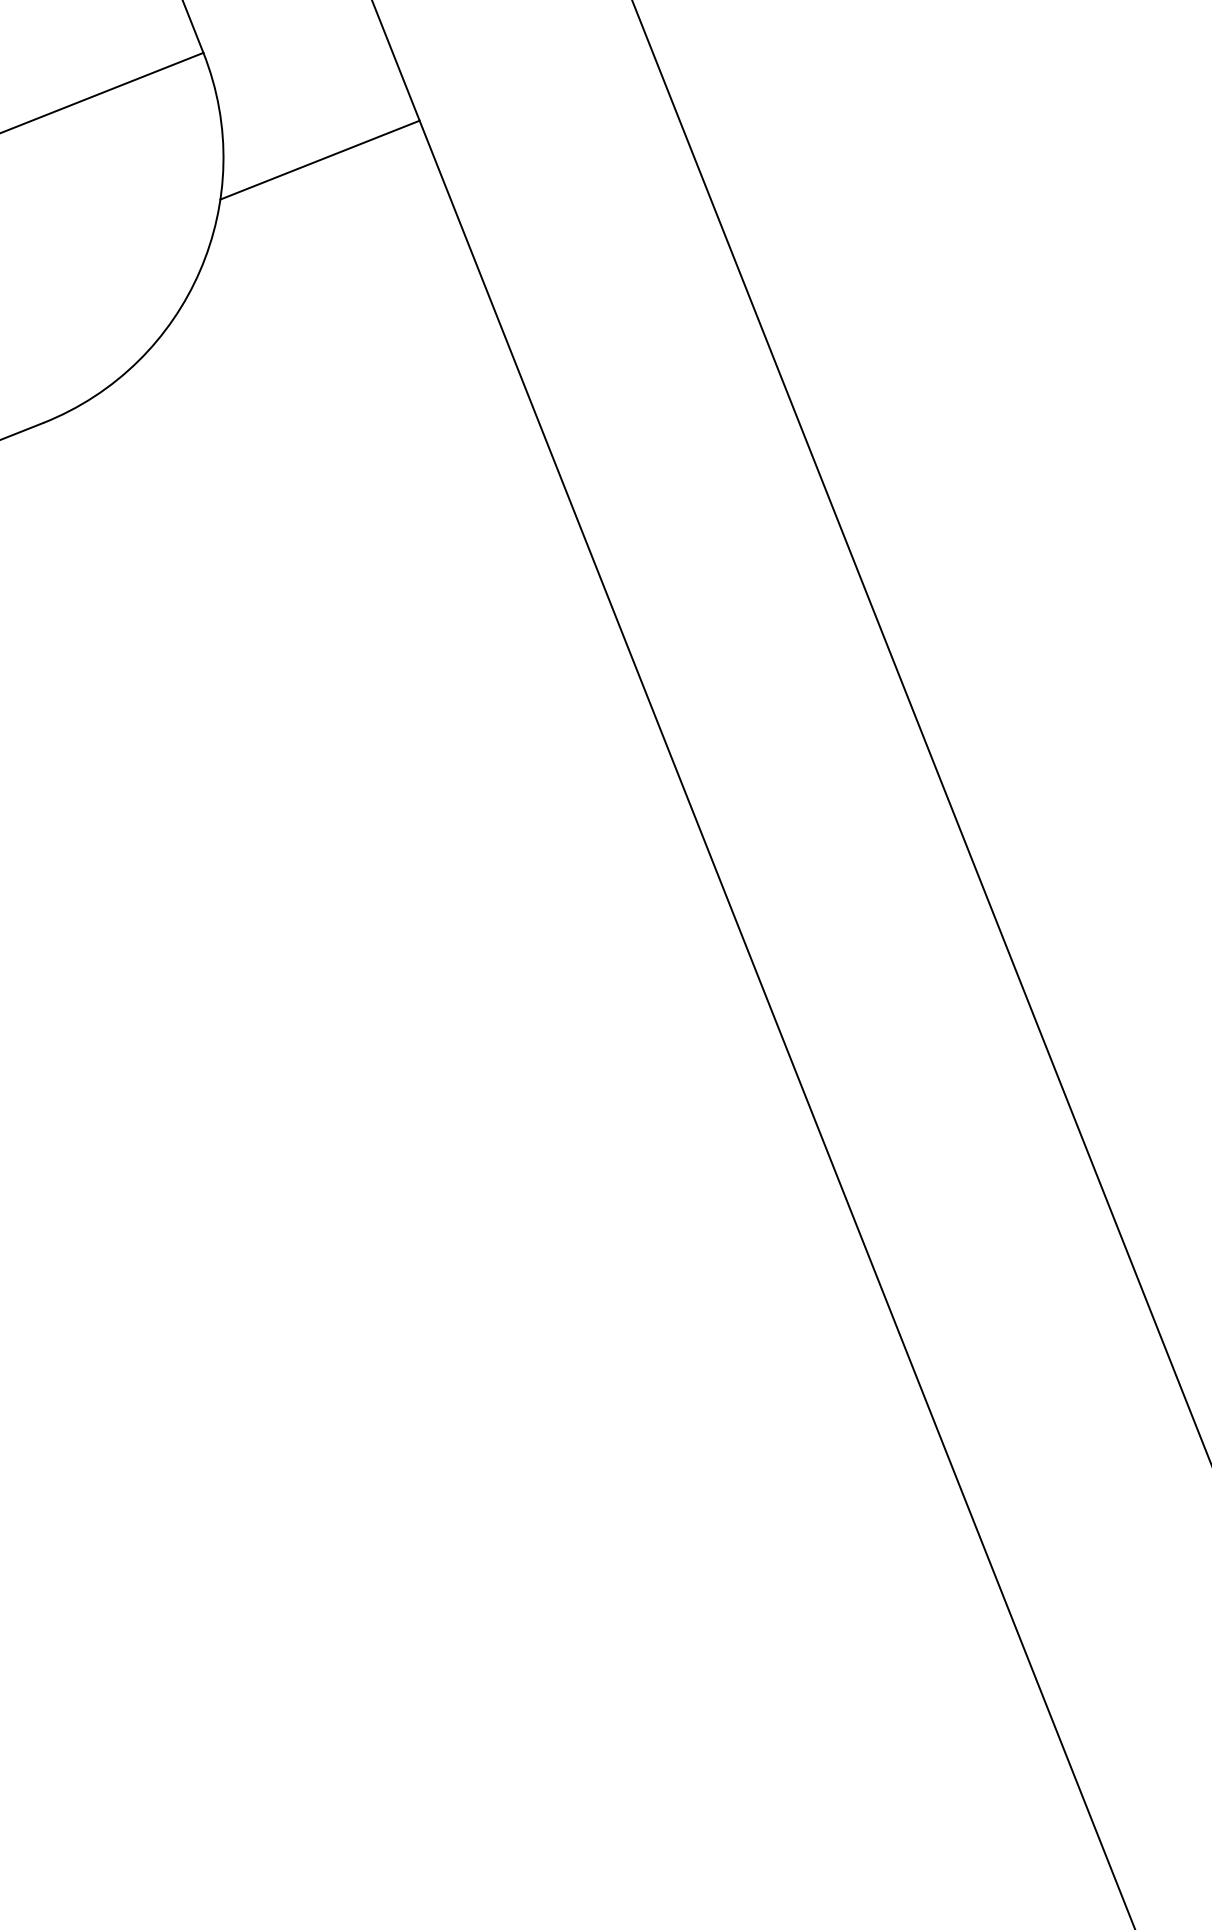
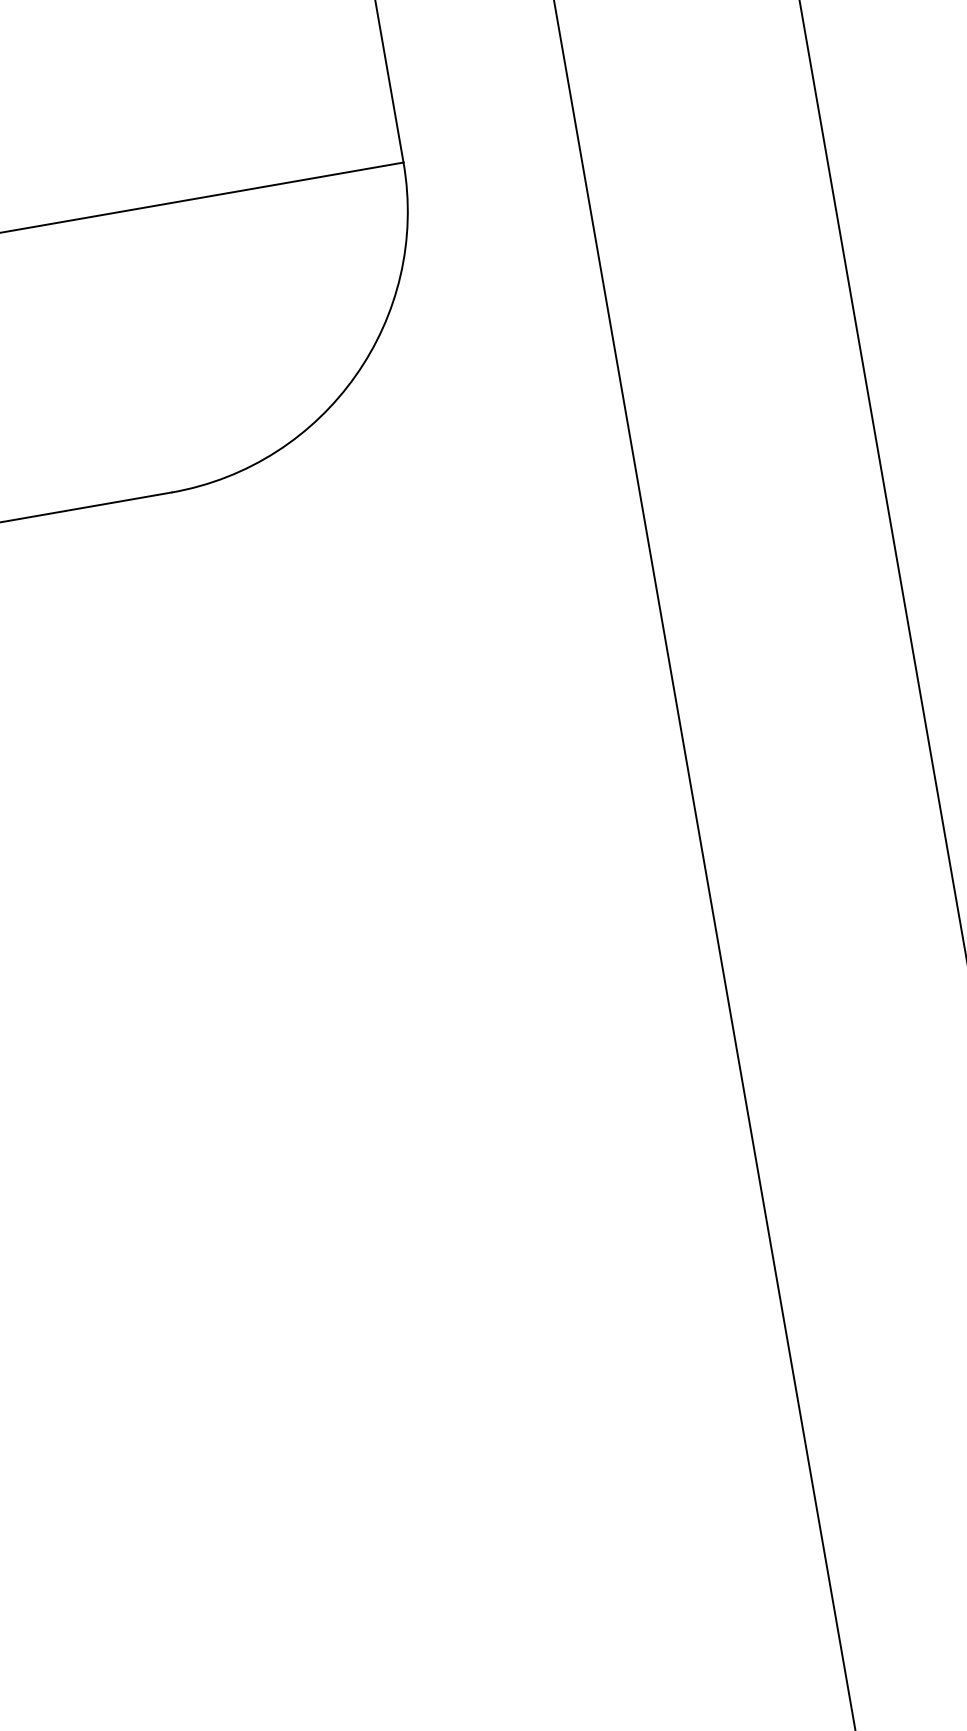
line: (319, 159) -> (495, 290), removed

